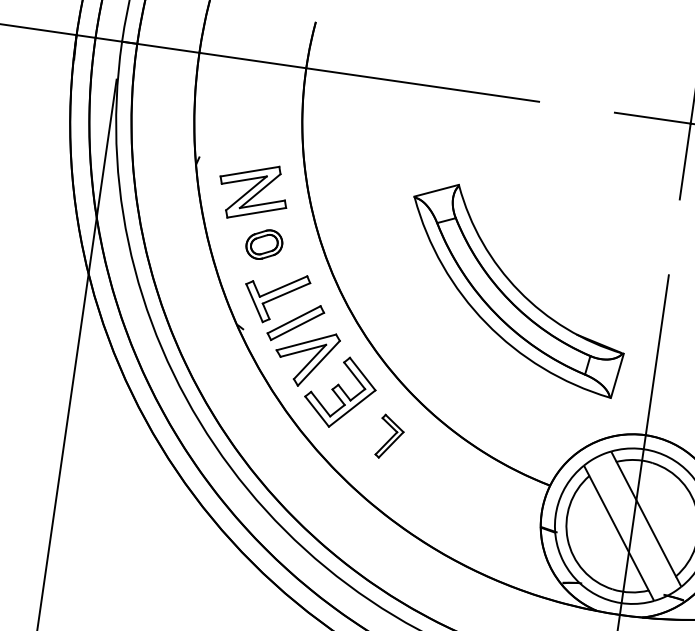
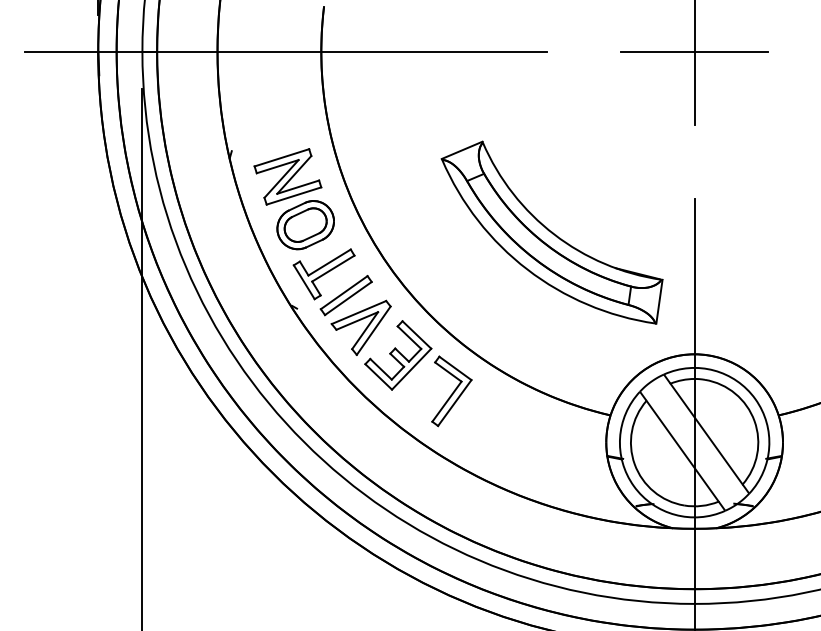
part: (264, 244) -> (305, 225), size x1.67
part: (389, 437) -> (451, 391), size x1.67

